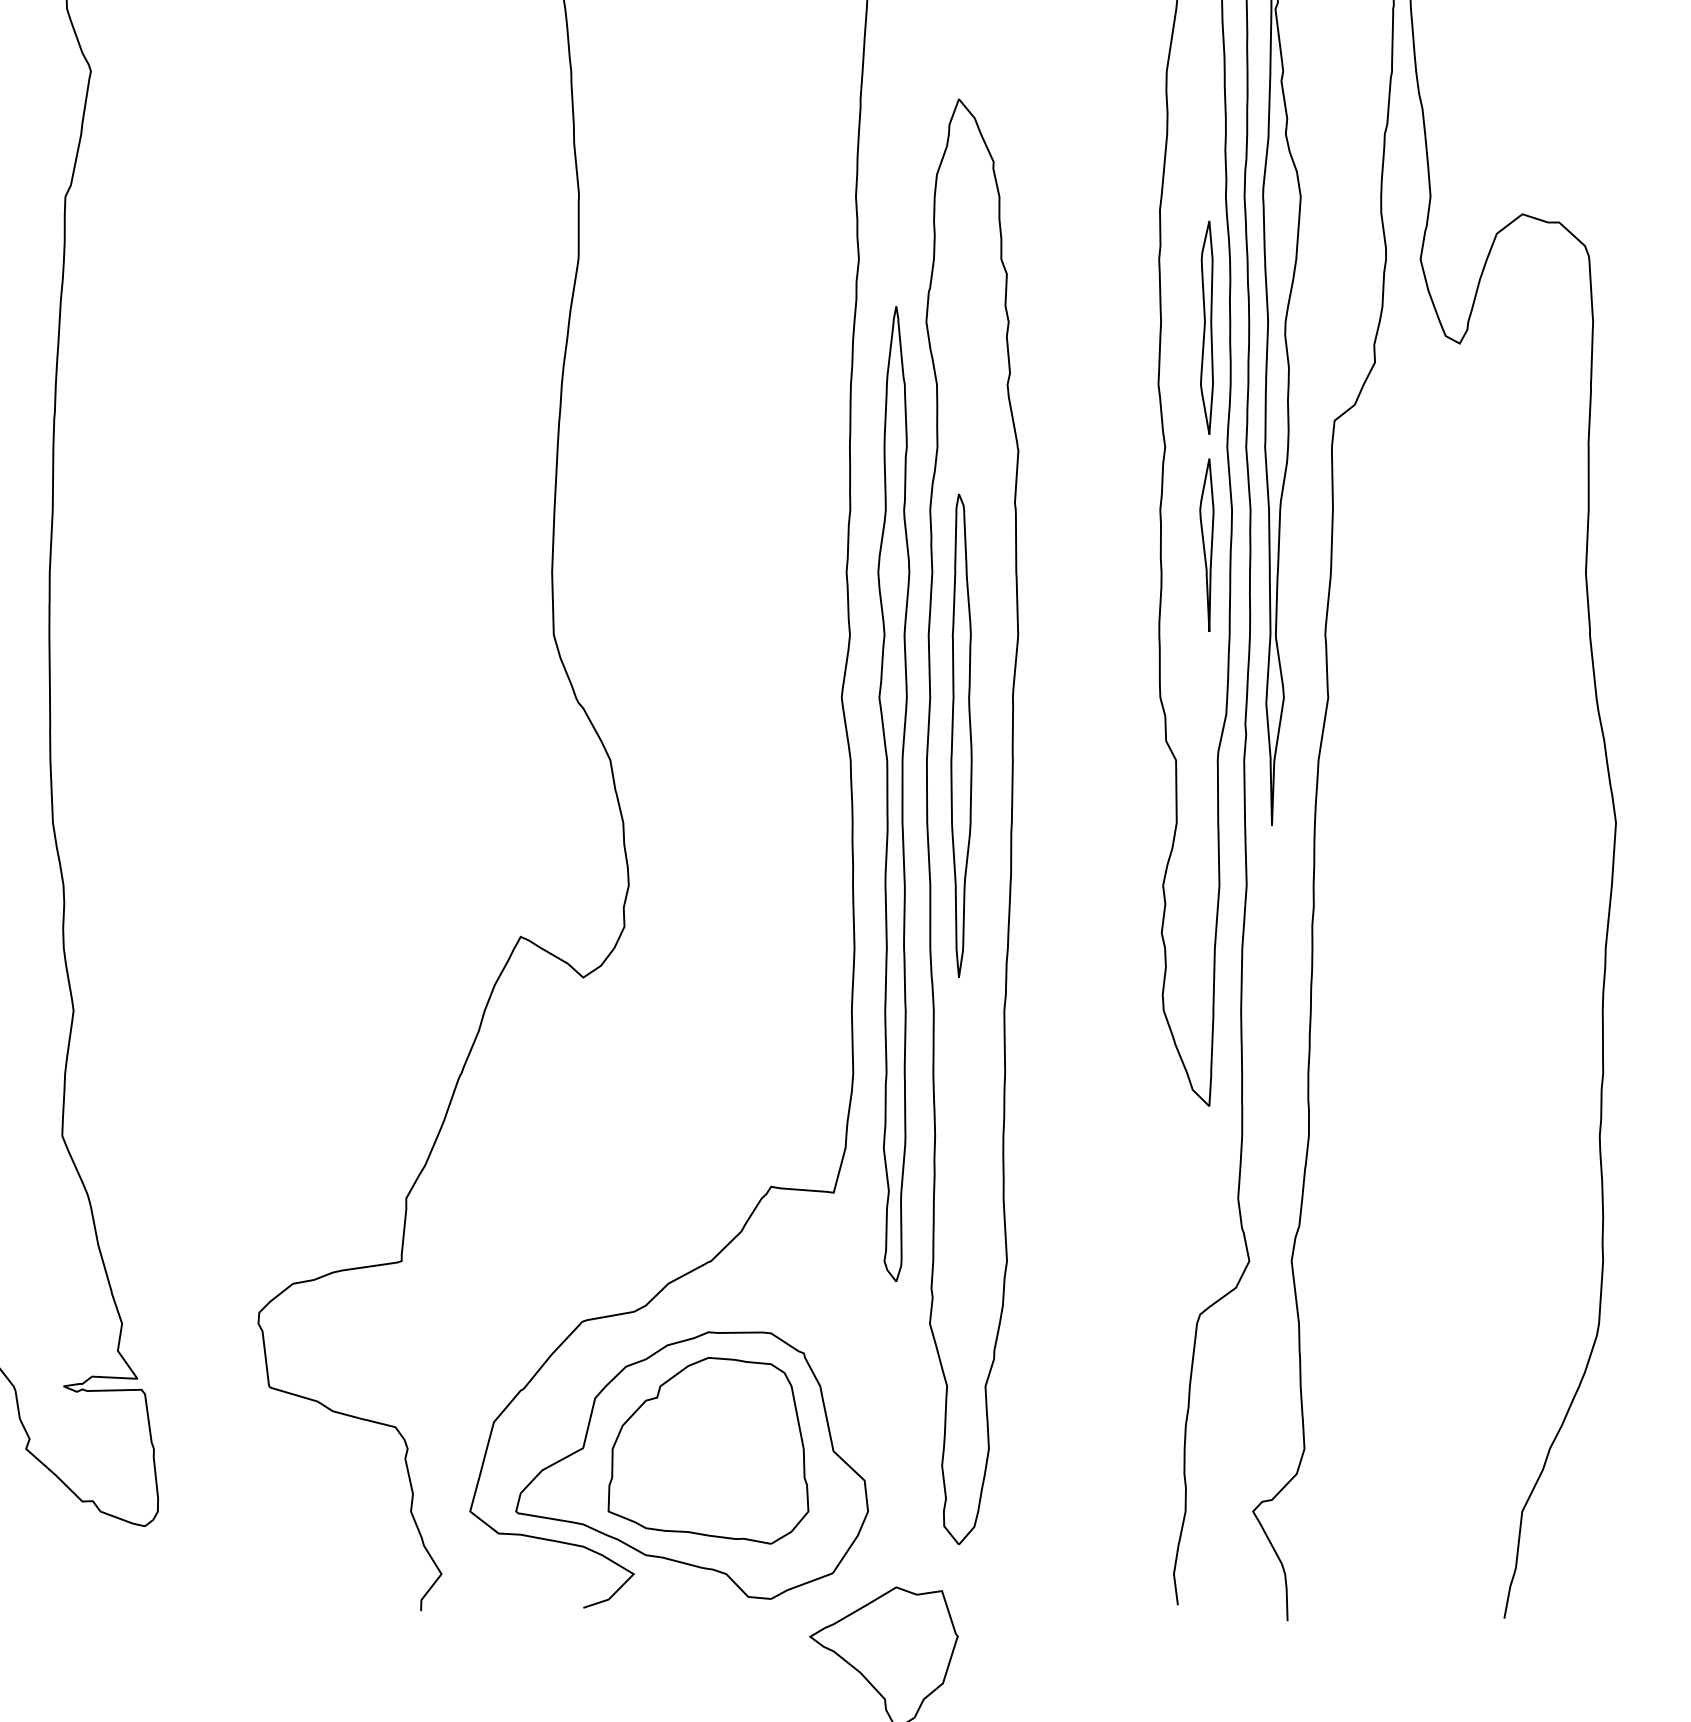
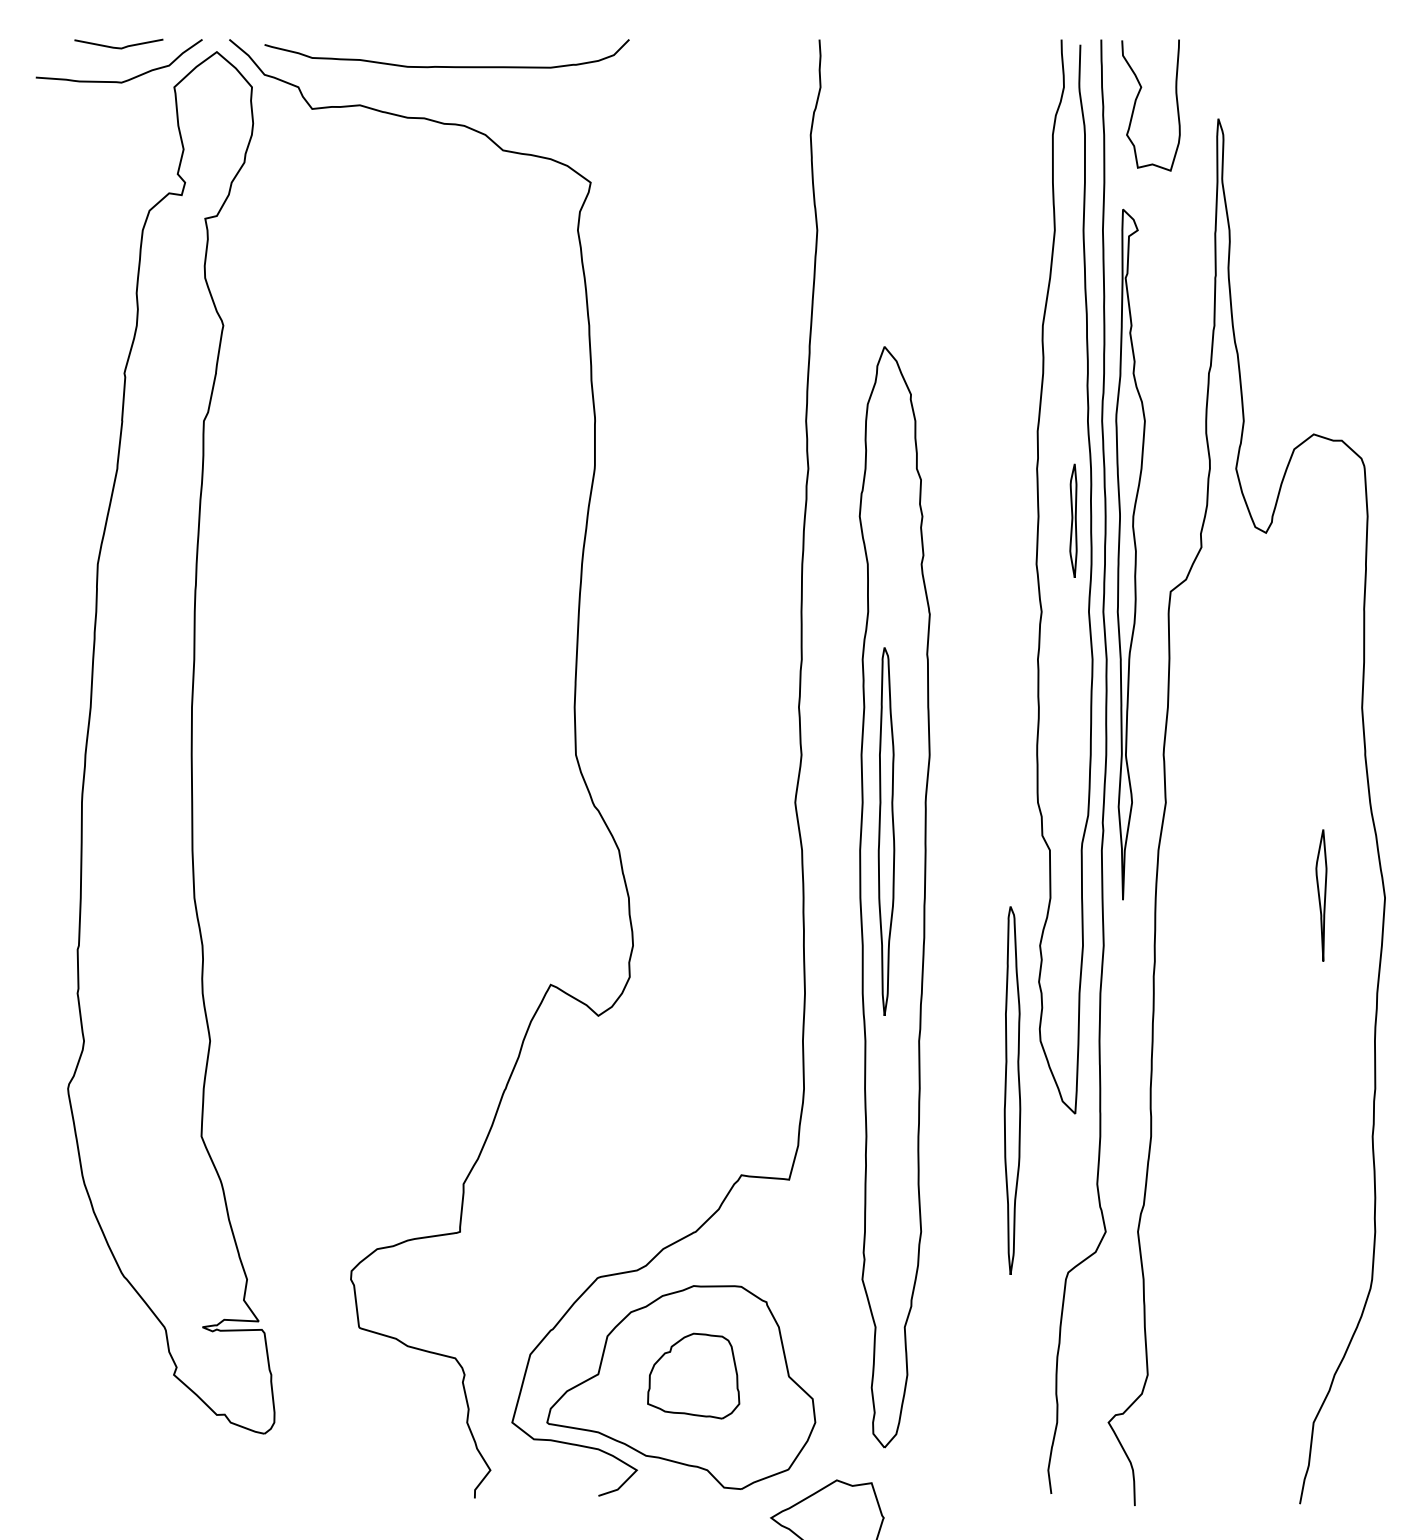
part: (1206, 327) -> (1073, 520), size x0.7
part: (1206, 545) -> (1321, 895), moved
part: (893, 793) -> (834, 875), removed
part: (1126, 1075) -> (1012, 1090), added
part: (708, 1449) -> (693, 1375), size x0.6

